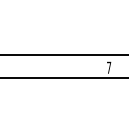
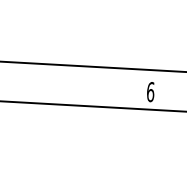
text: (109, 67) -> (151, 91), 7 -> 6

